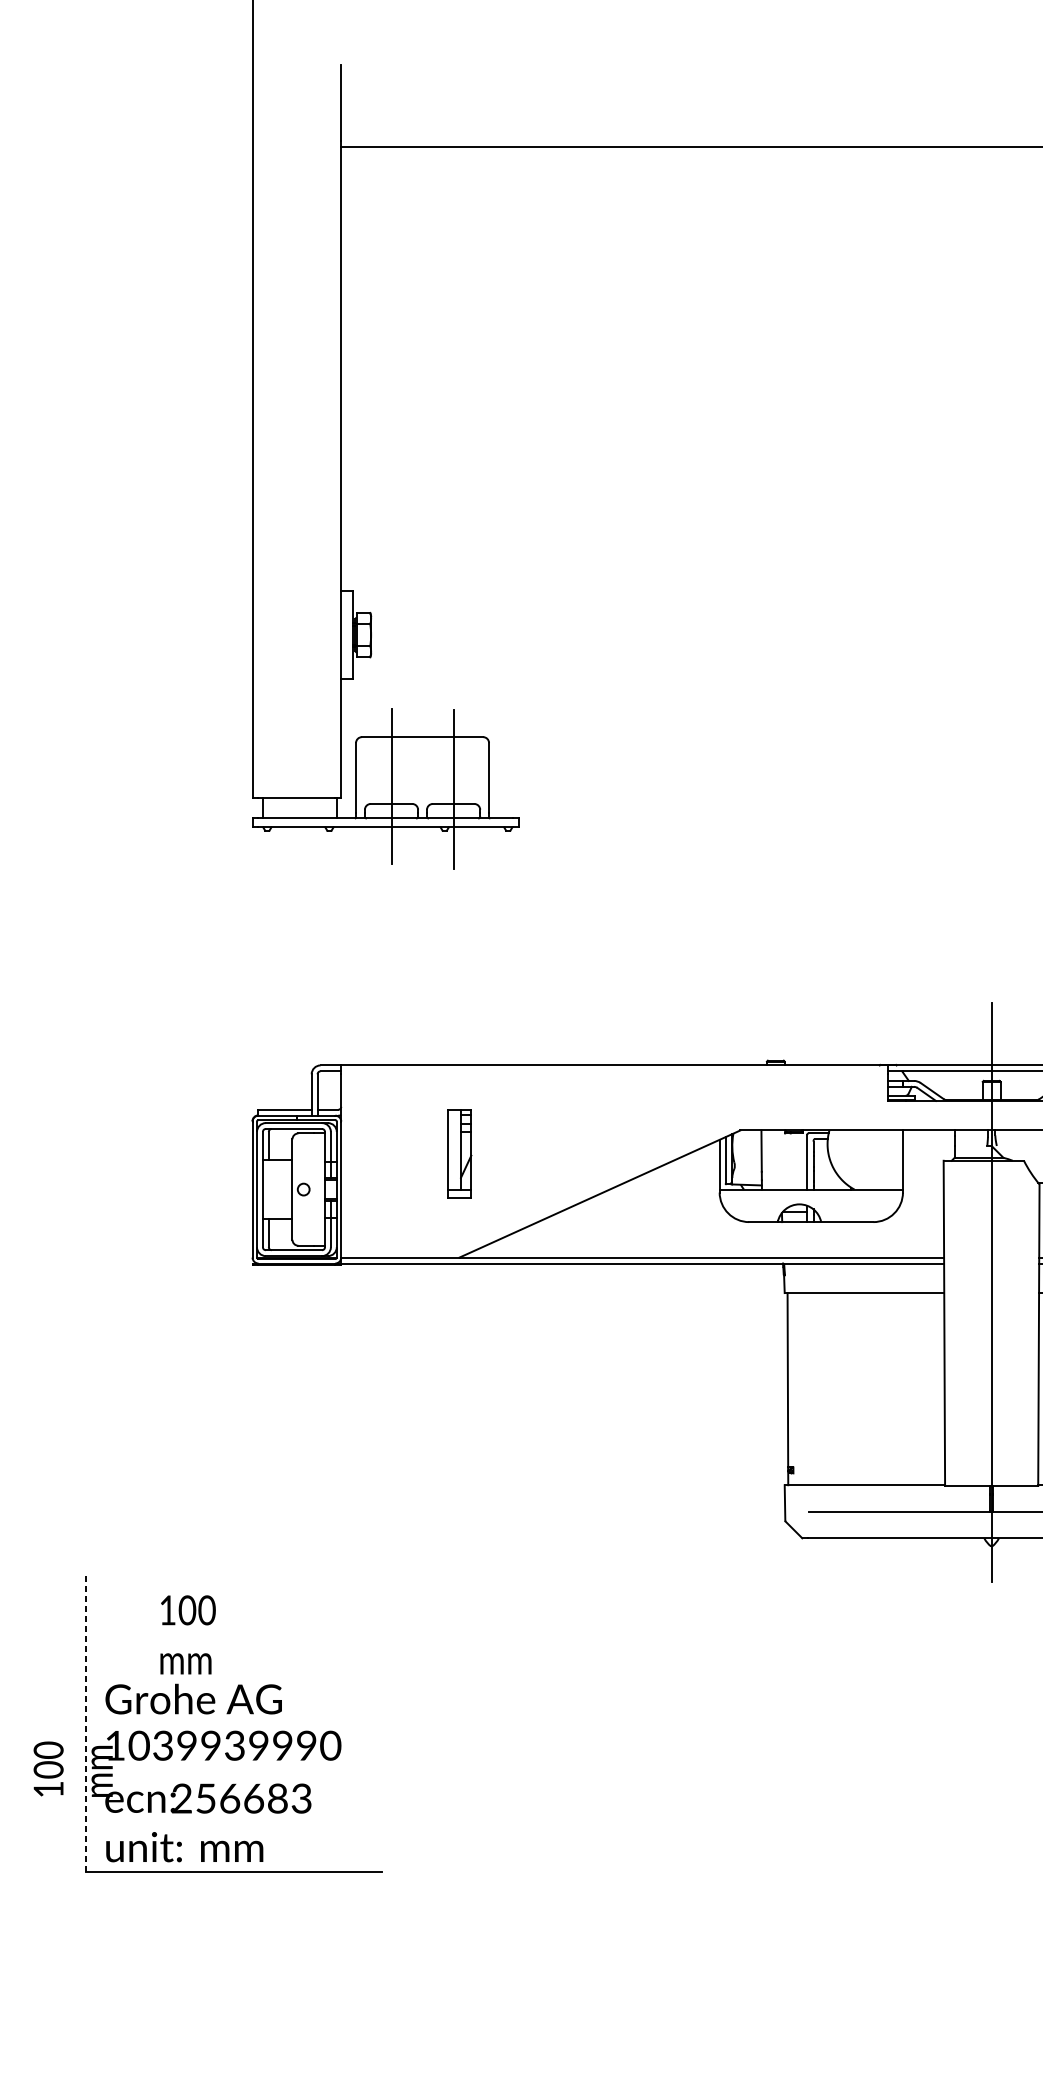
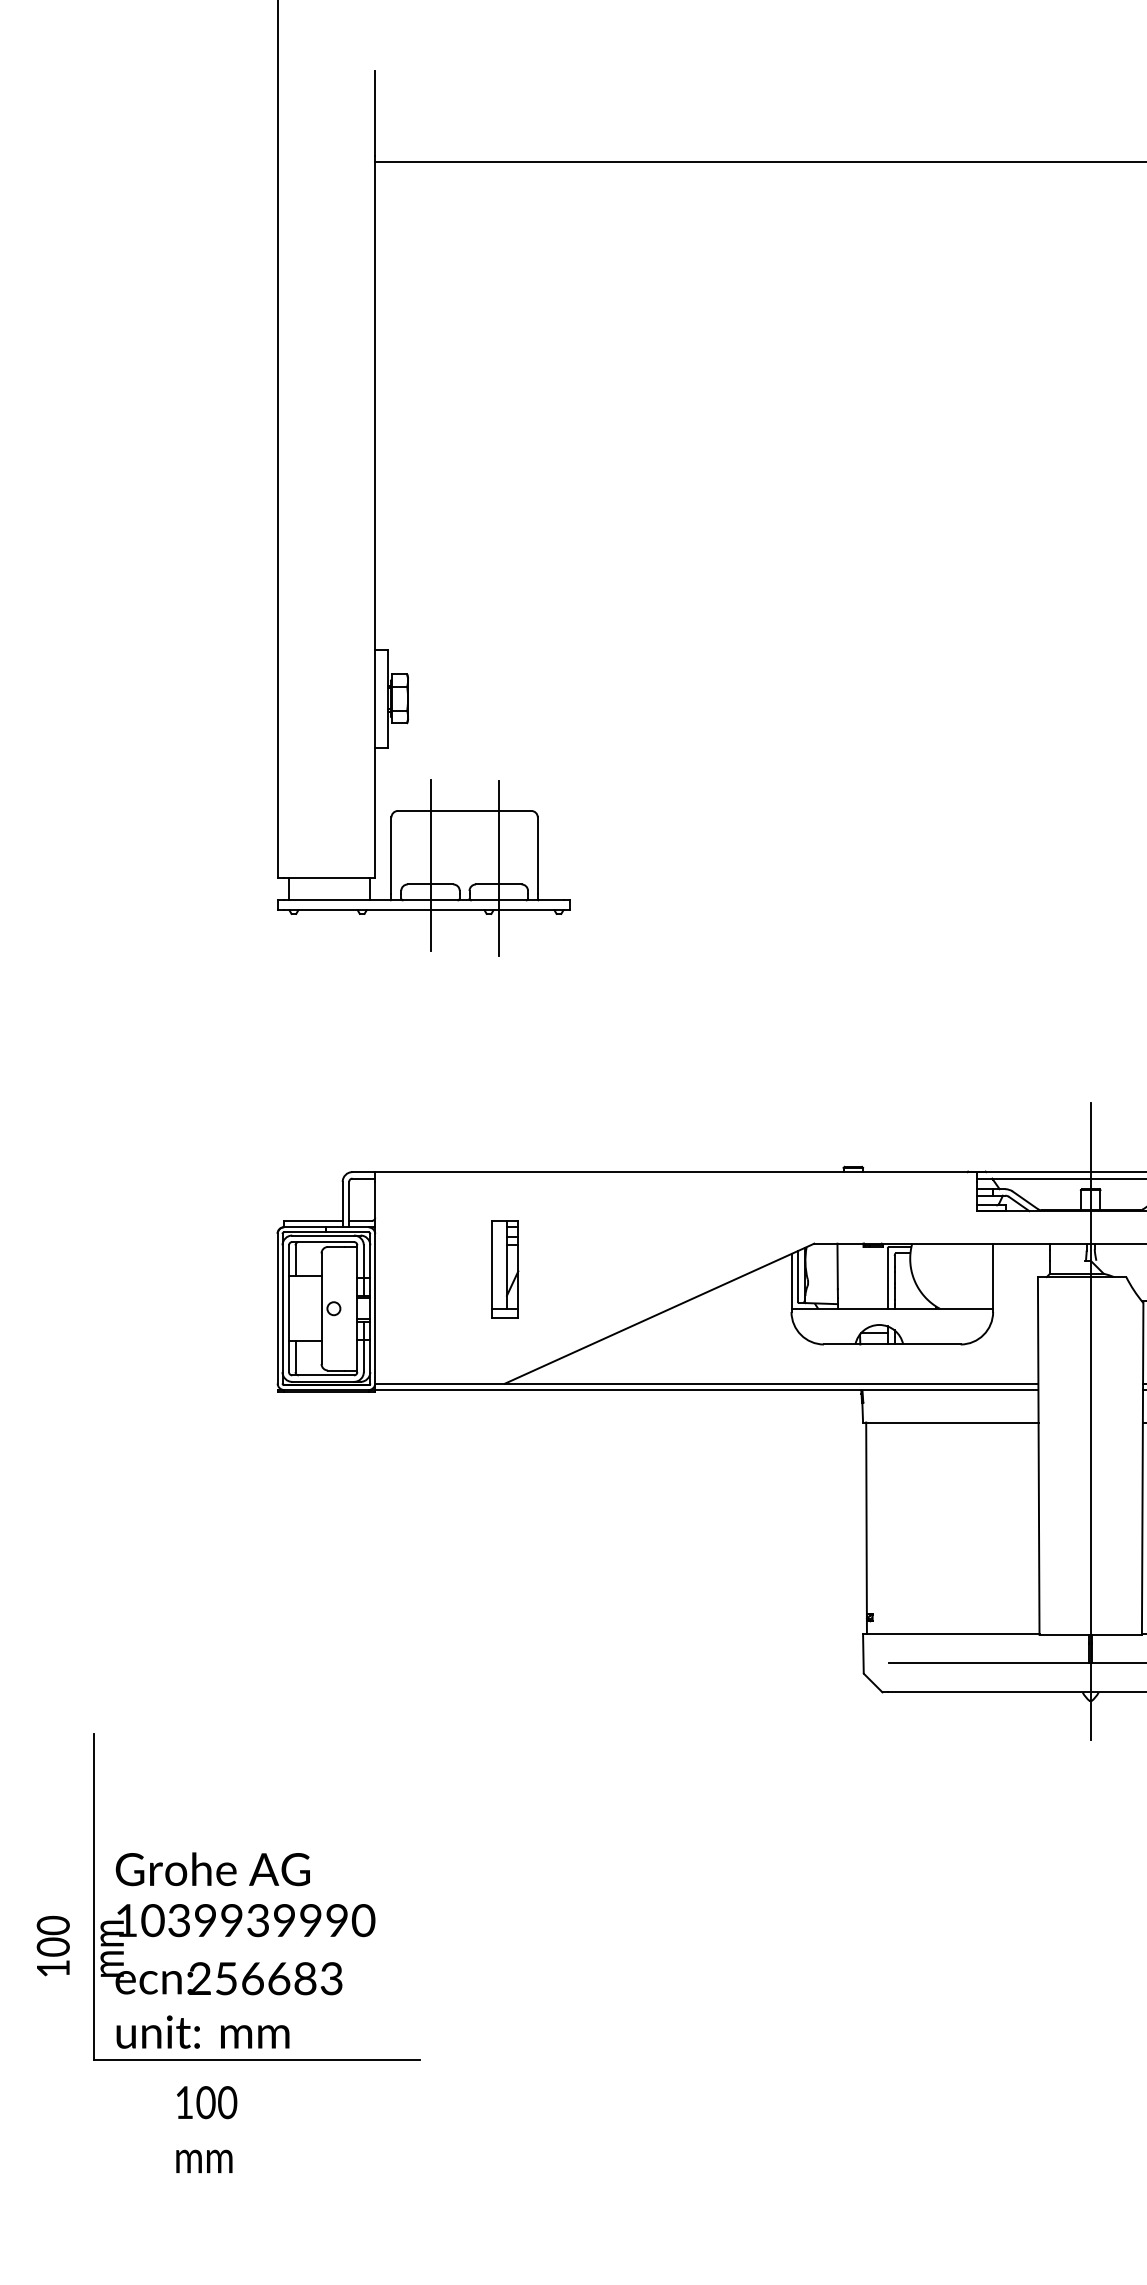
text: (187, 1634) -> (206, 2129), moved
line: (86, 1723) -> (94, 1896), dashed -> solid

